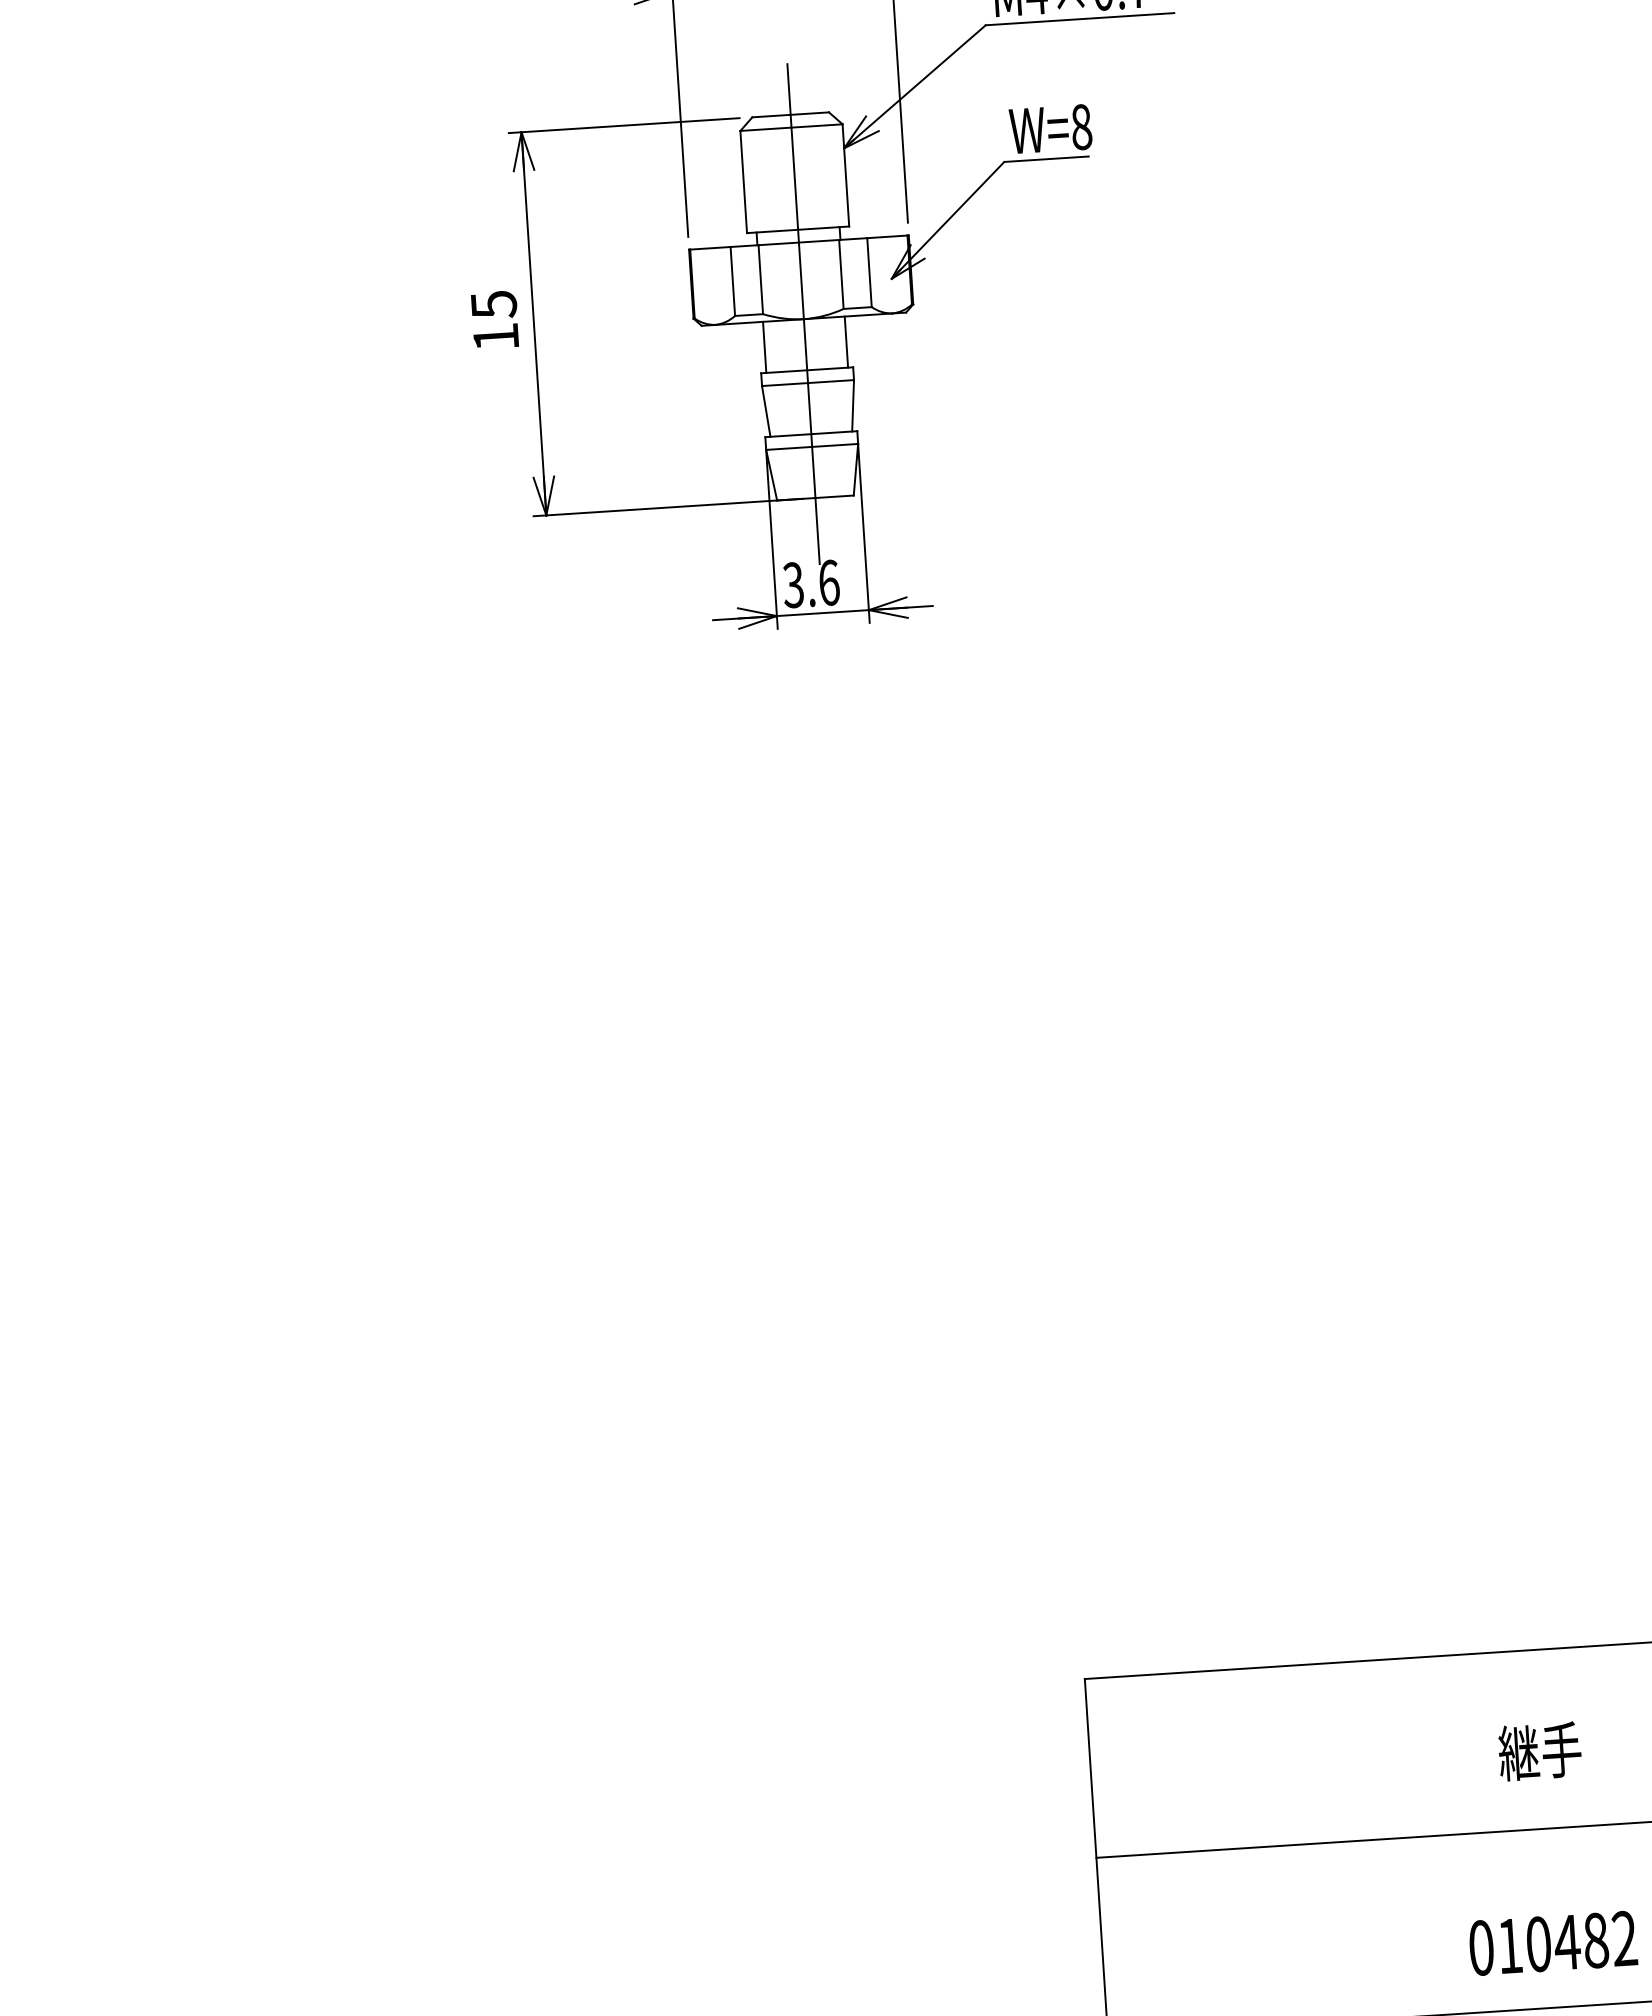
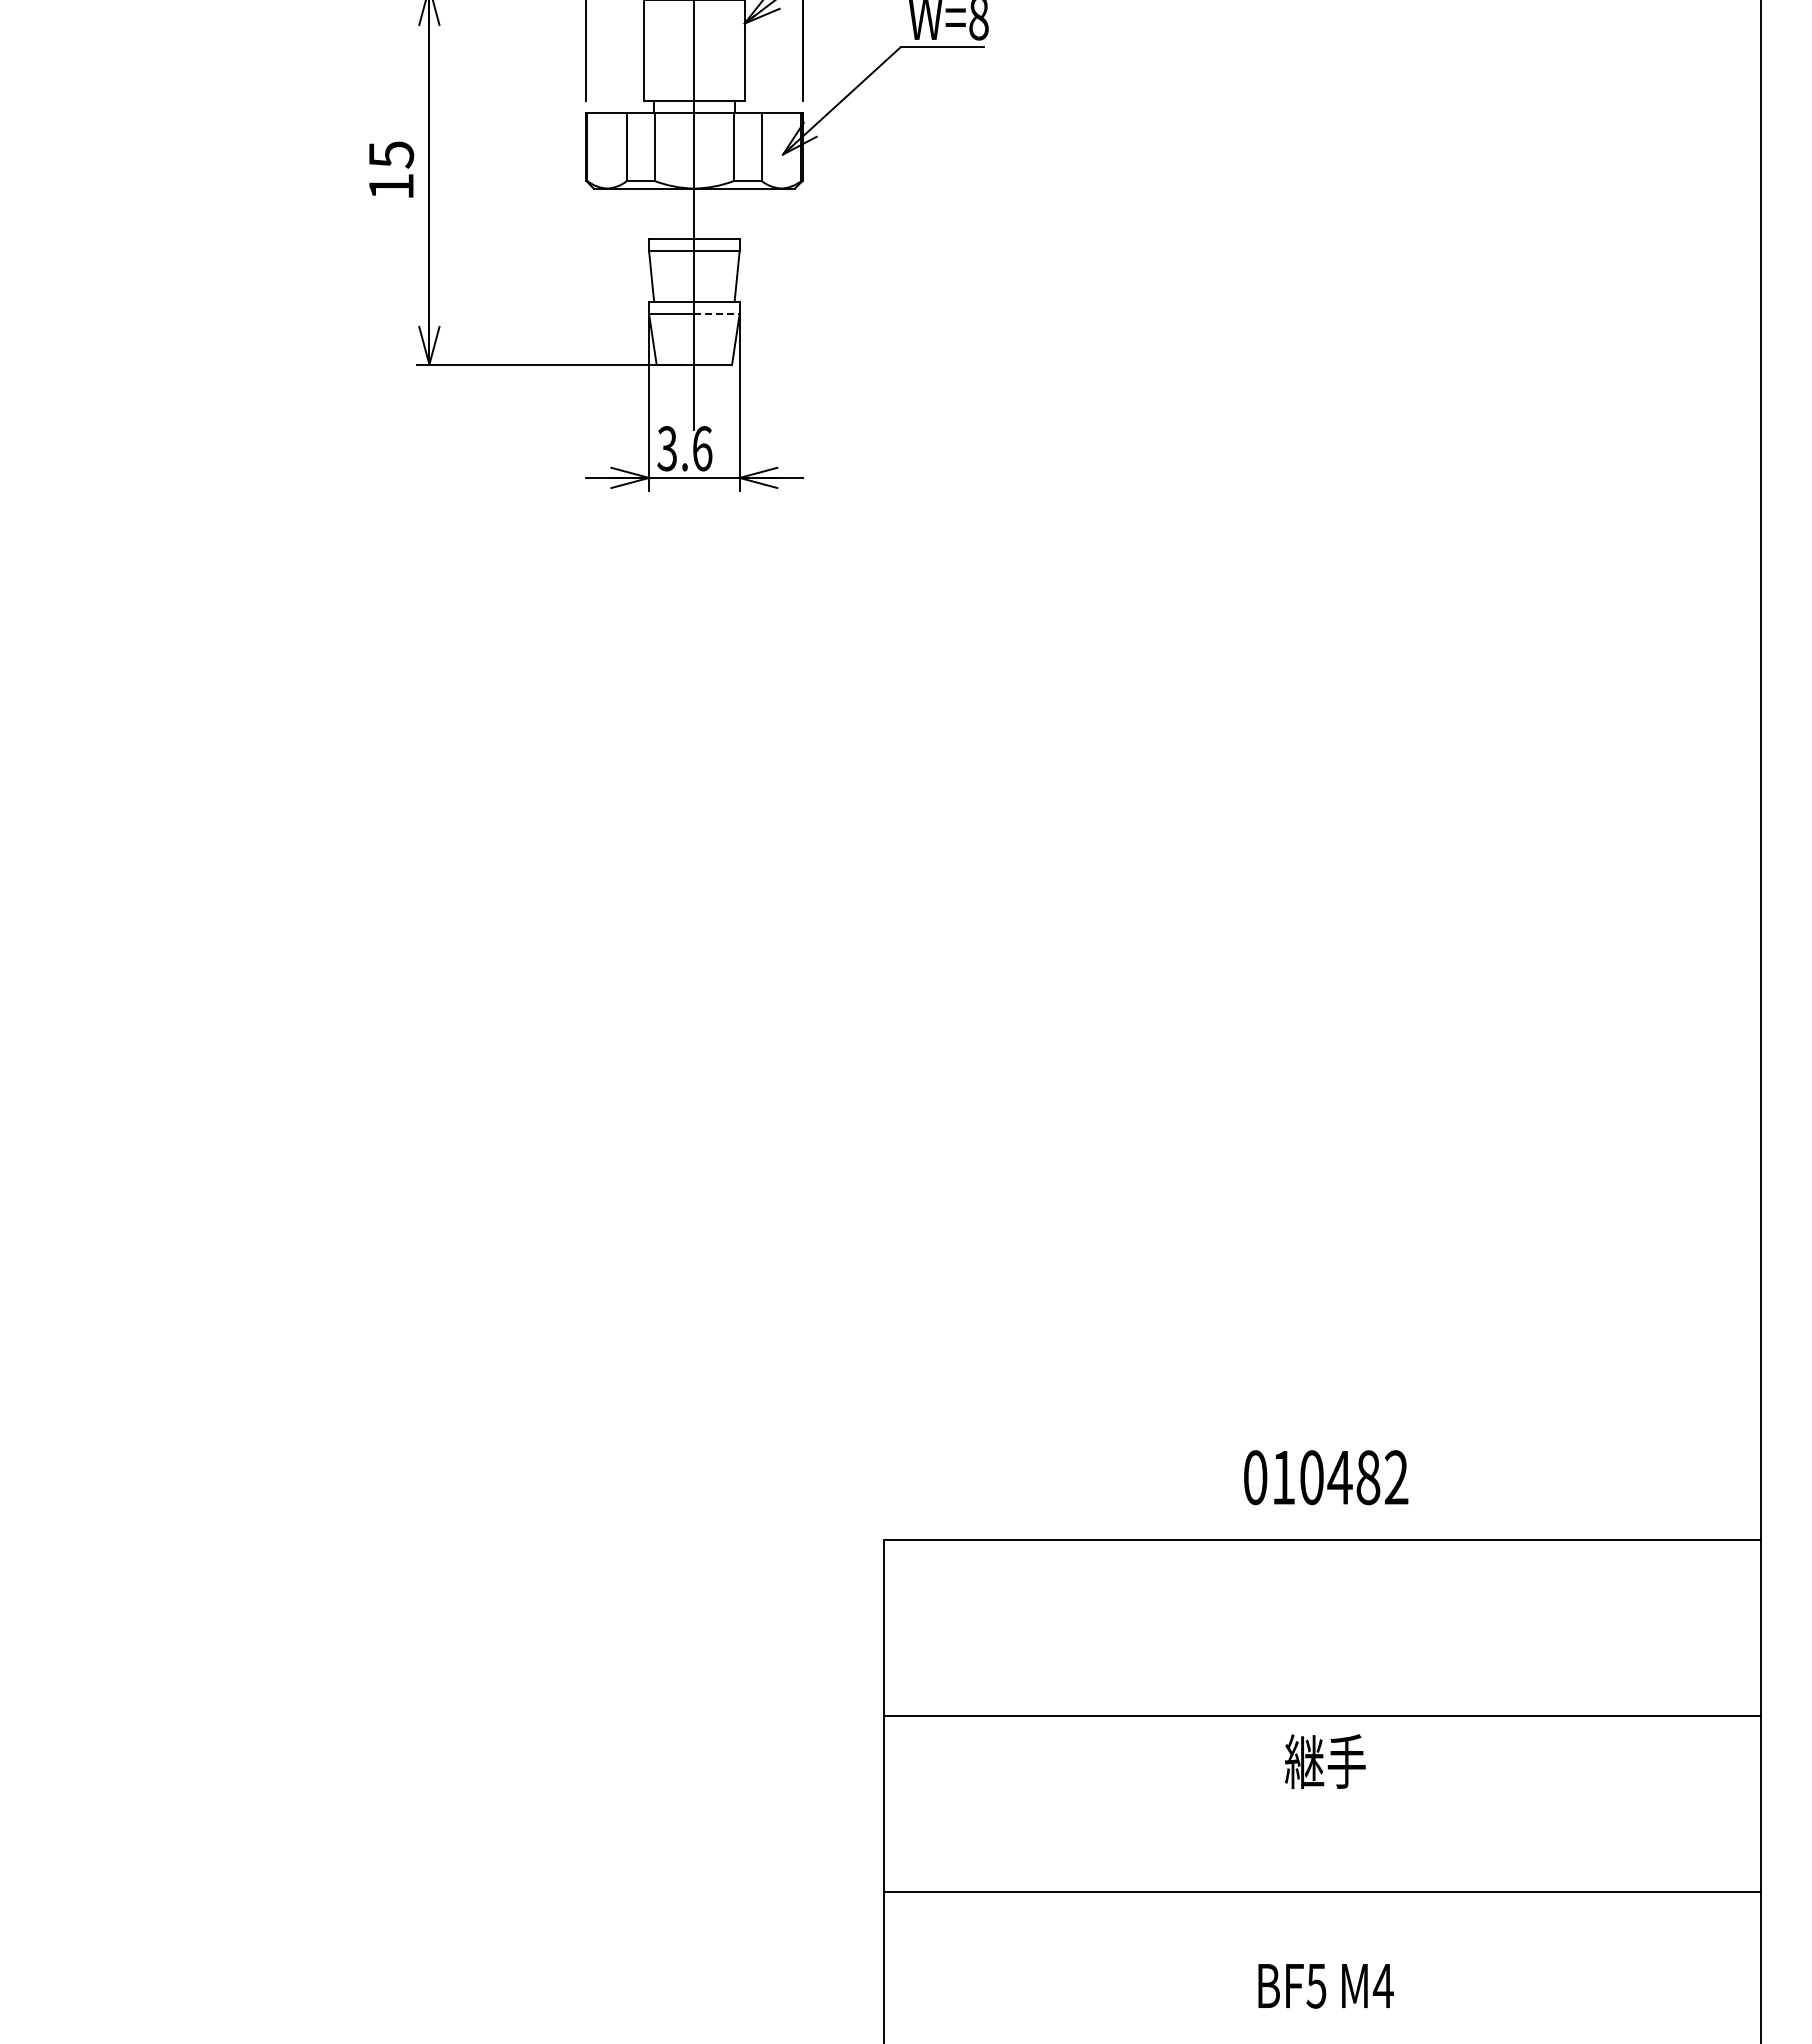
line: (846, 341) -> (734, 213), removed
line: (765, 347) -> (654, 213), removed
line: (835, 445) -> (717, 314), solid -> dashed
text: (1540, 1751) -> (1325, 1761), moved
text: (1553, 1943) -> (1326, 1477), moved

